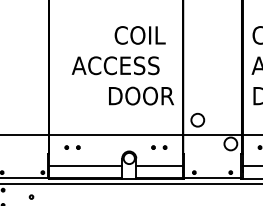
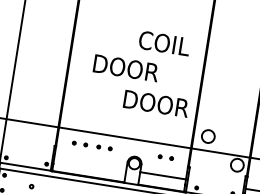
text: (115, 65) -> (135, 69), ACCESS -> DOOR
part: (97, 147) -> (104, 147), added
line: (85, 165) -> (90, 163), removed

